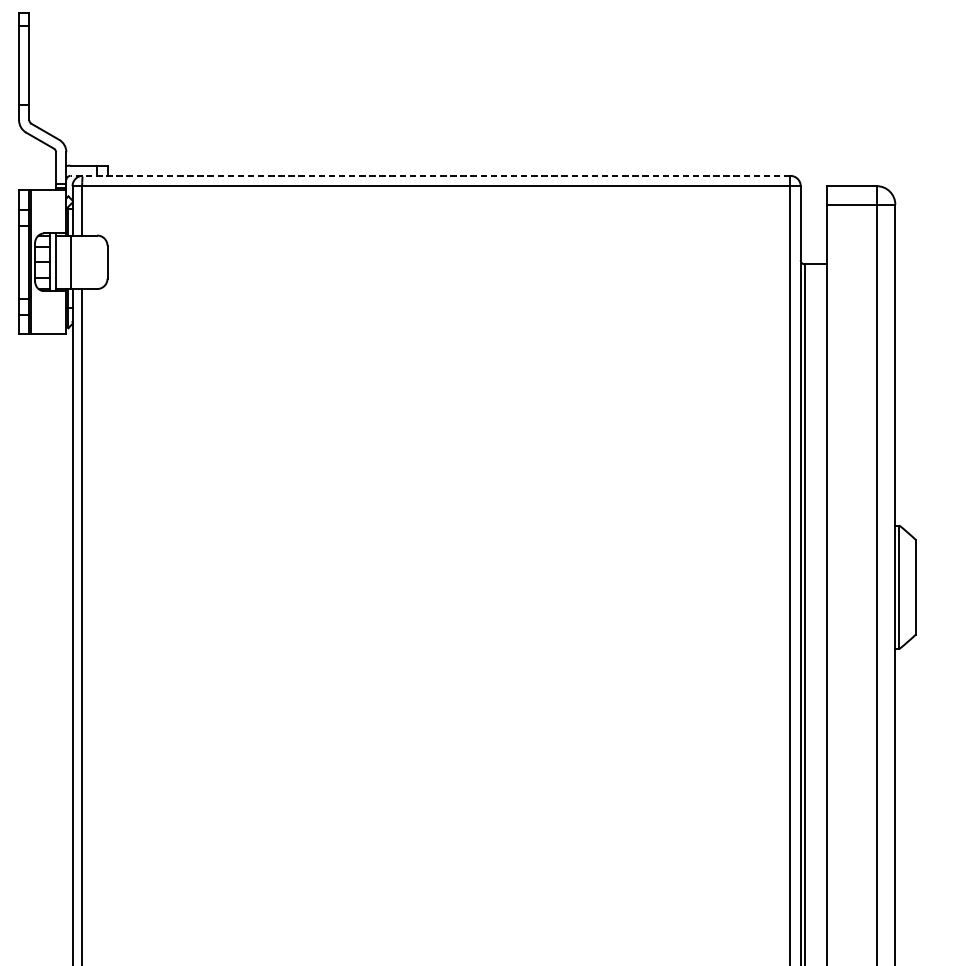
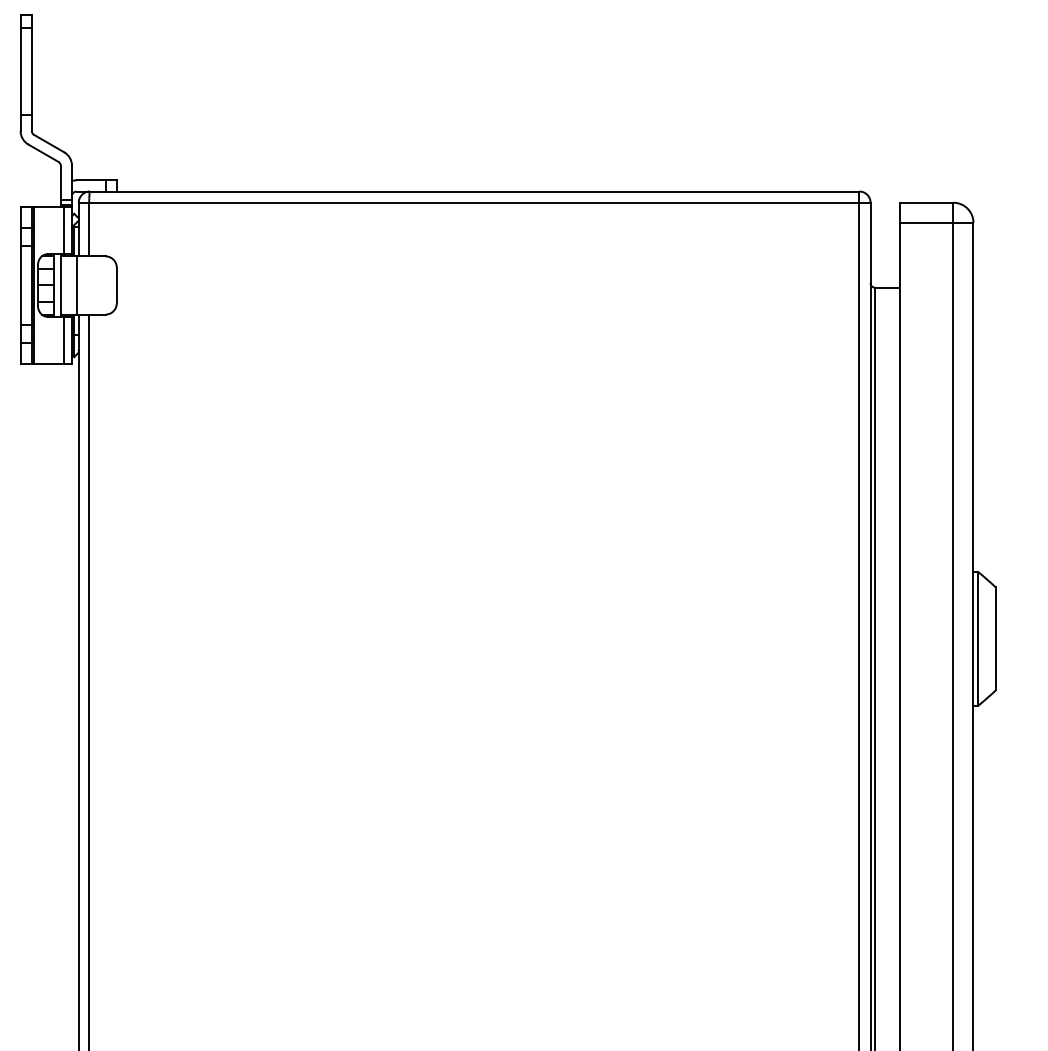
line: (430, 175) -> (467, 191), dashed -> solid
line: (59, 211) -> (64, 230), added
line: (59, 311) -> (64, 339), added

